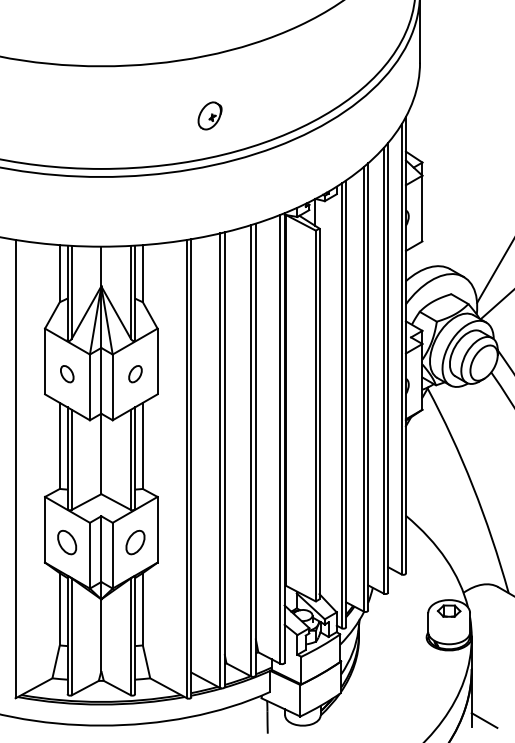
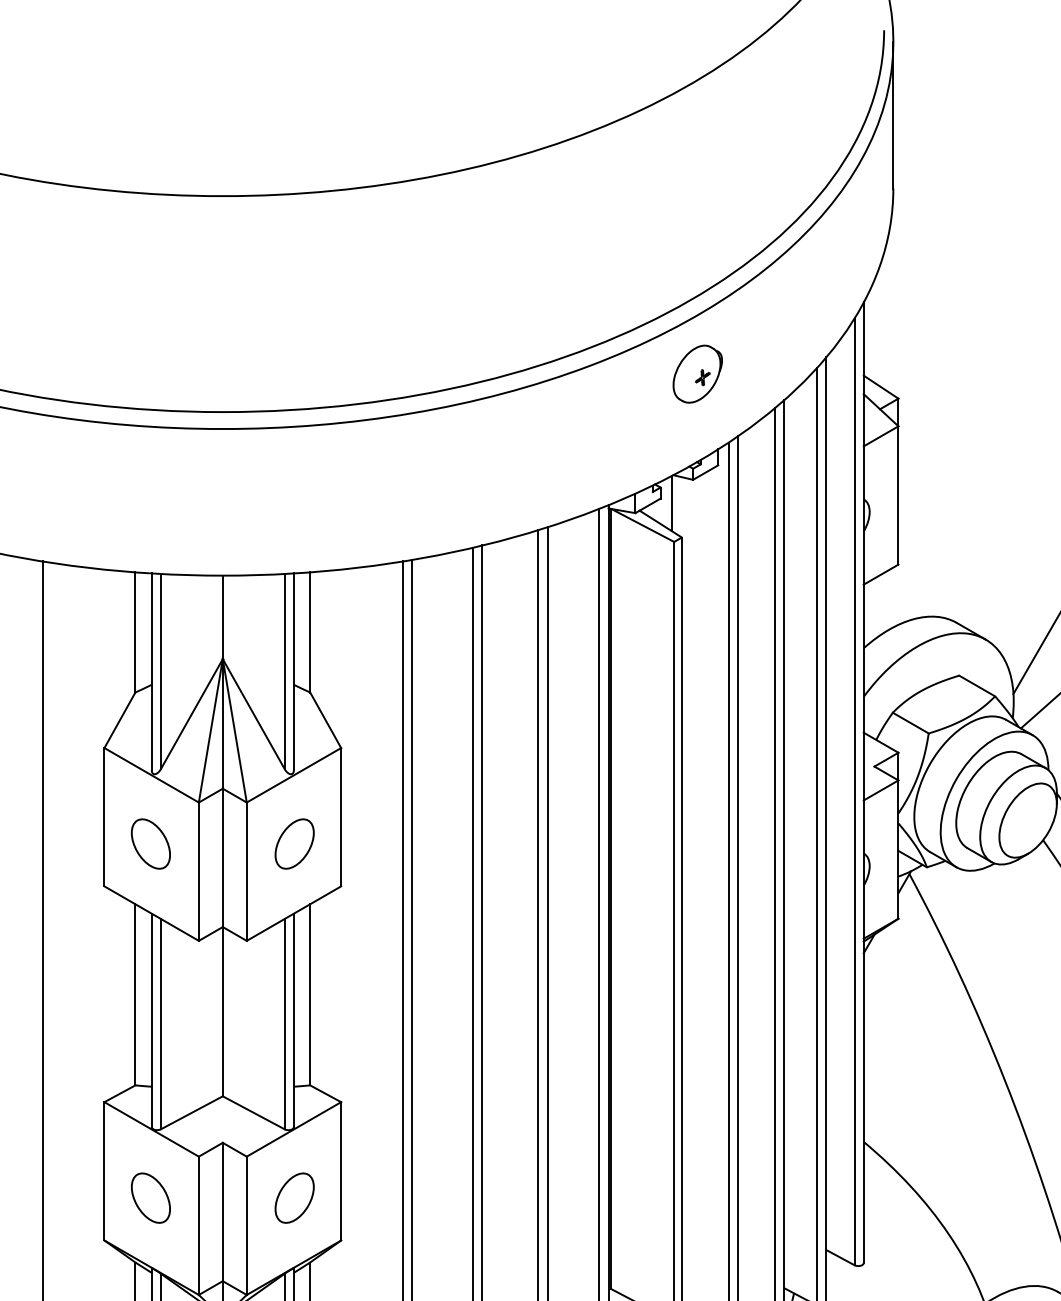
part: (209, 115) -> (696, 373), moved
part: (67, 373) -> (151, 842), size x1.43
part: (135, 373) -> (294, 842), size x1.43

